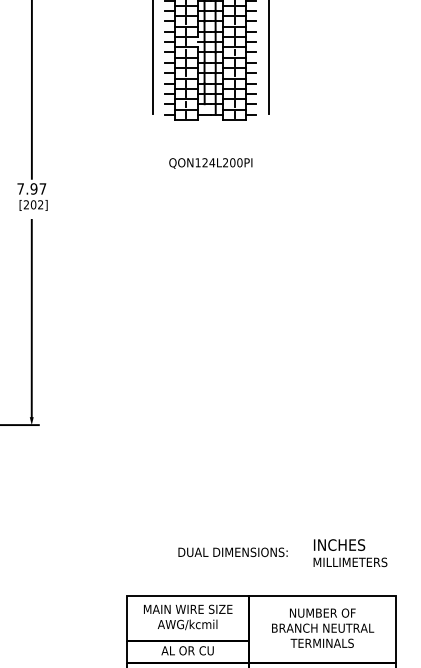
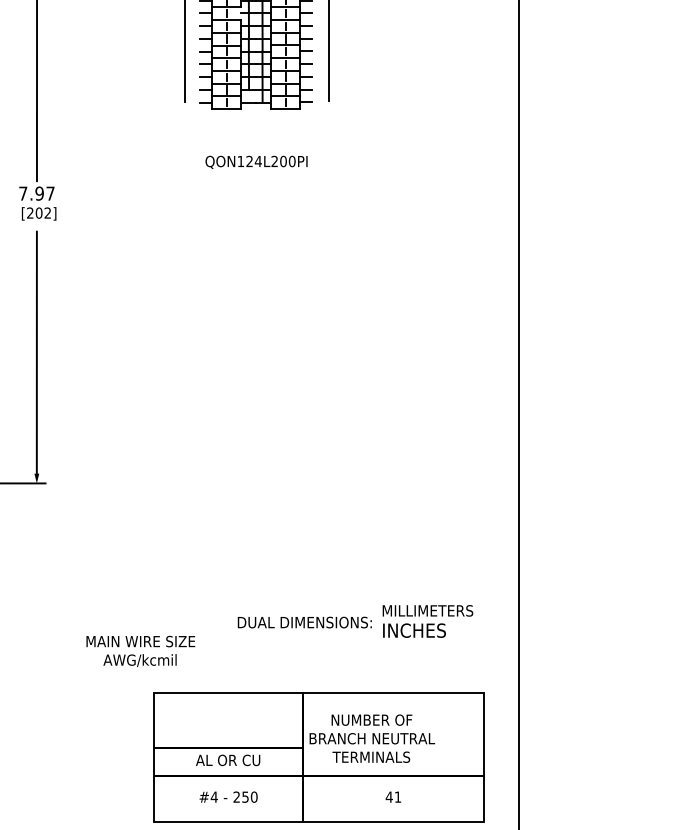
text: (232, 552) -> (304, 622), moved
text: (350, 562) -> (427, 610), moved
text: (187, 617) -> (140, 651), moved
text: (322, 628) -> (371, 738), moved

